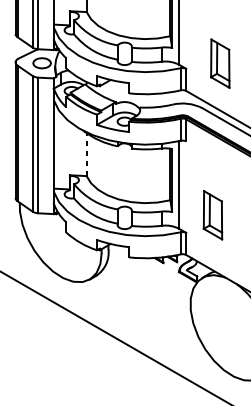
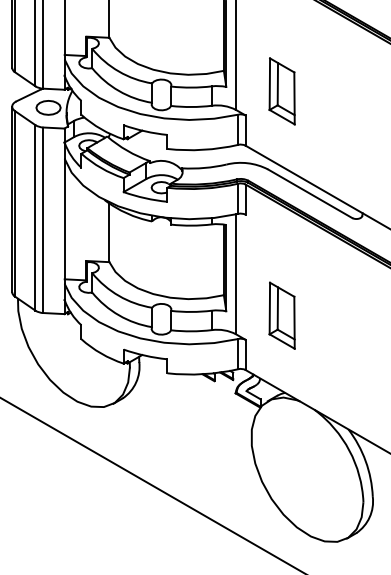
part: (219, 63) -> (281, 91), moved
line: (86, 154) -> (109, 232), dashed -> solid

